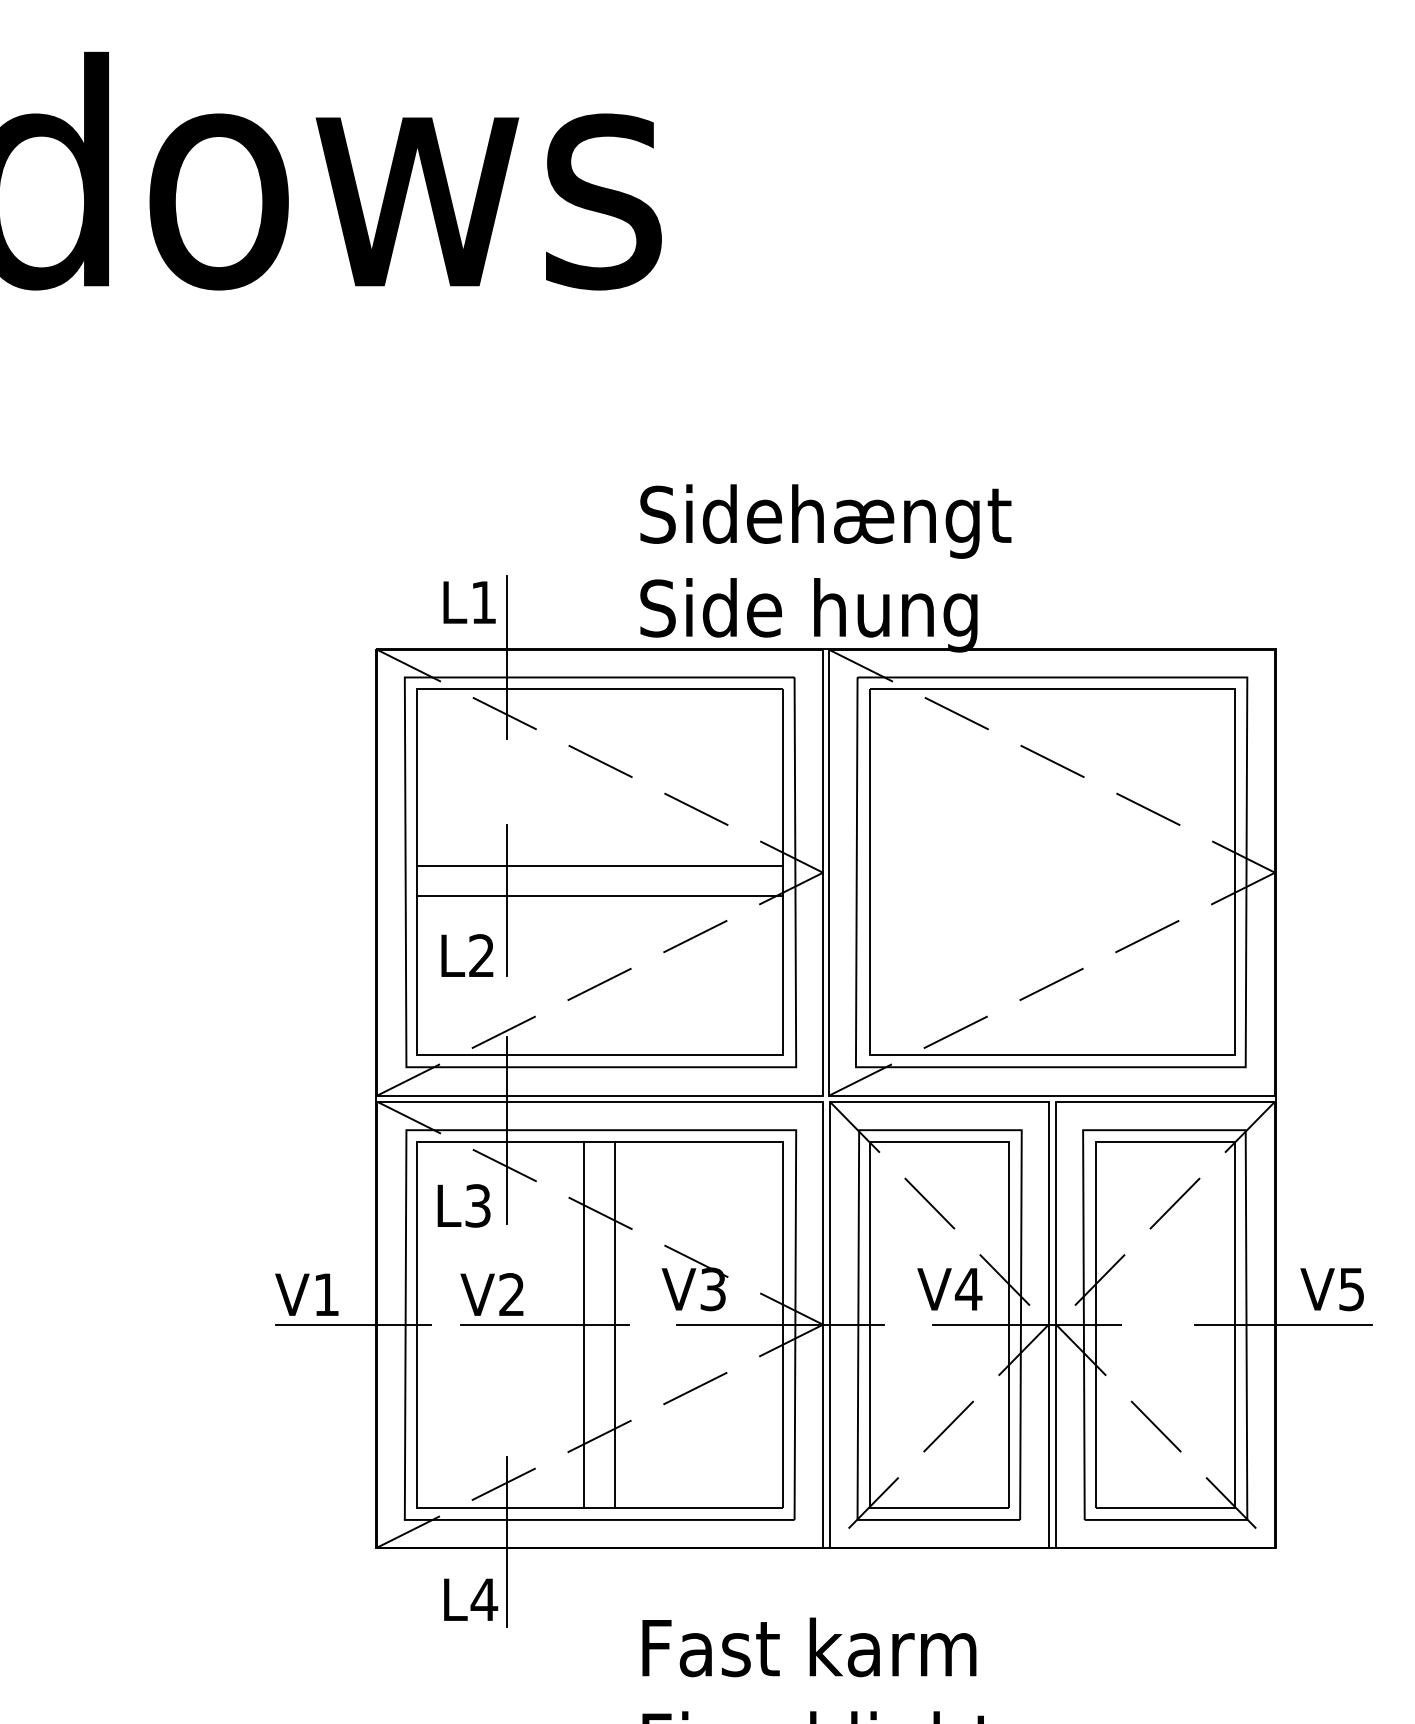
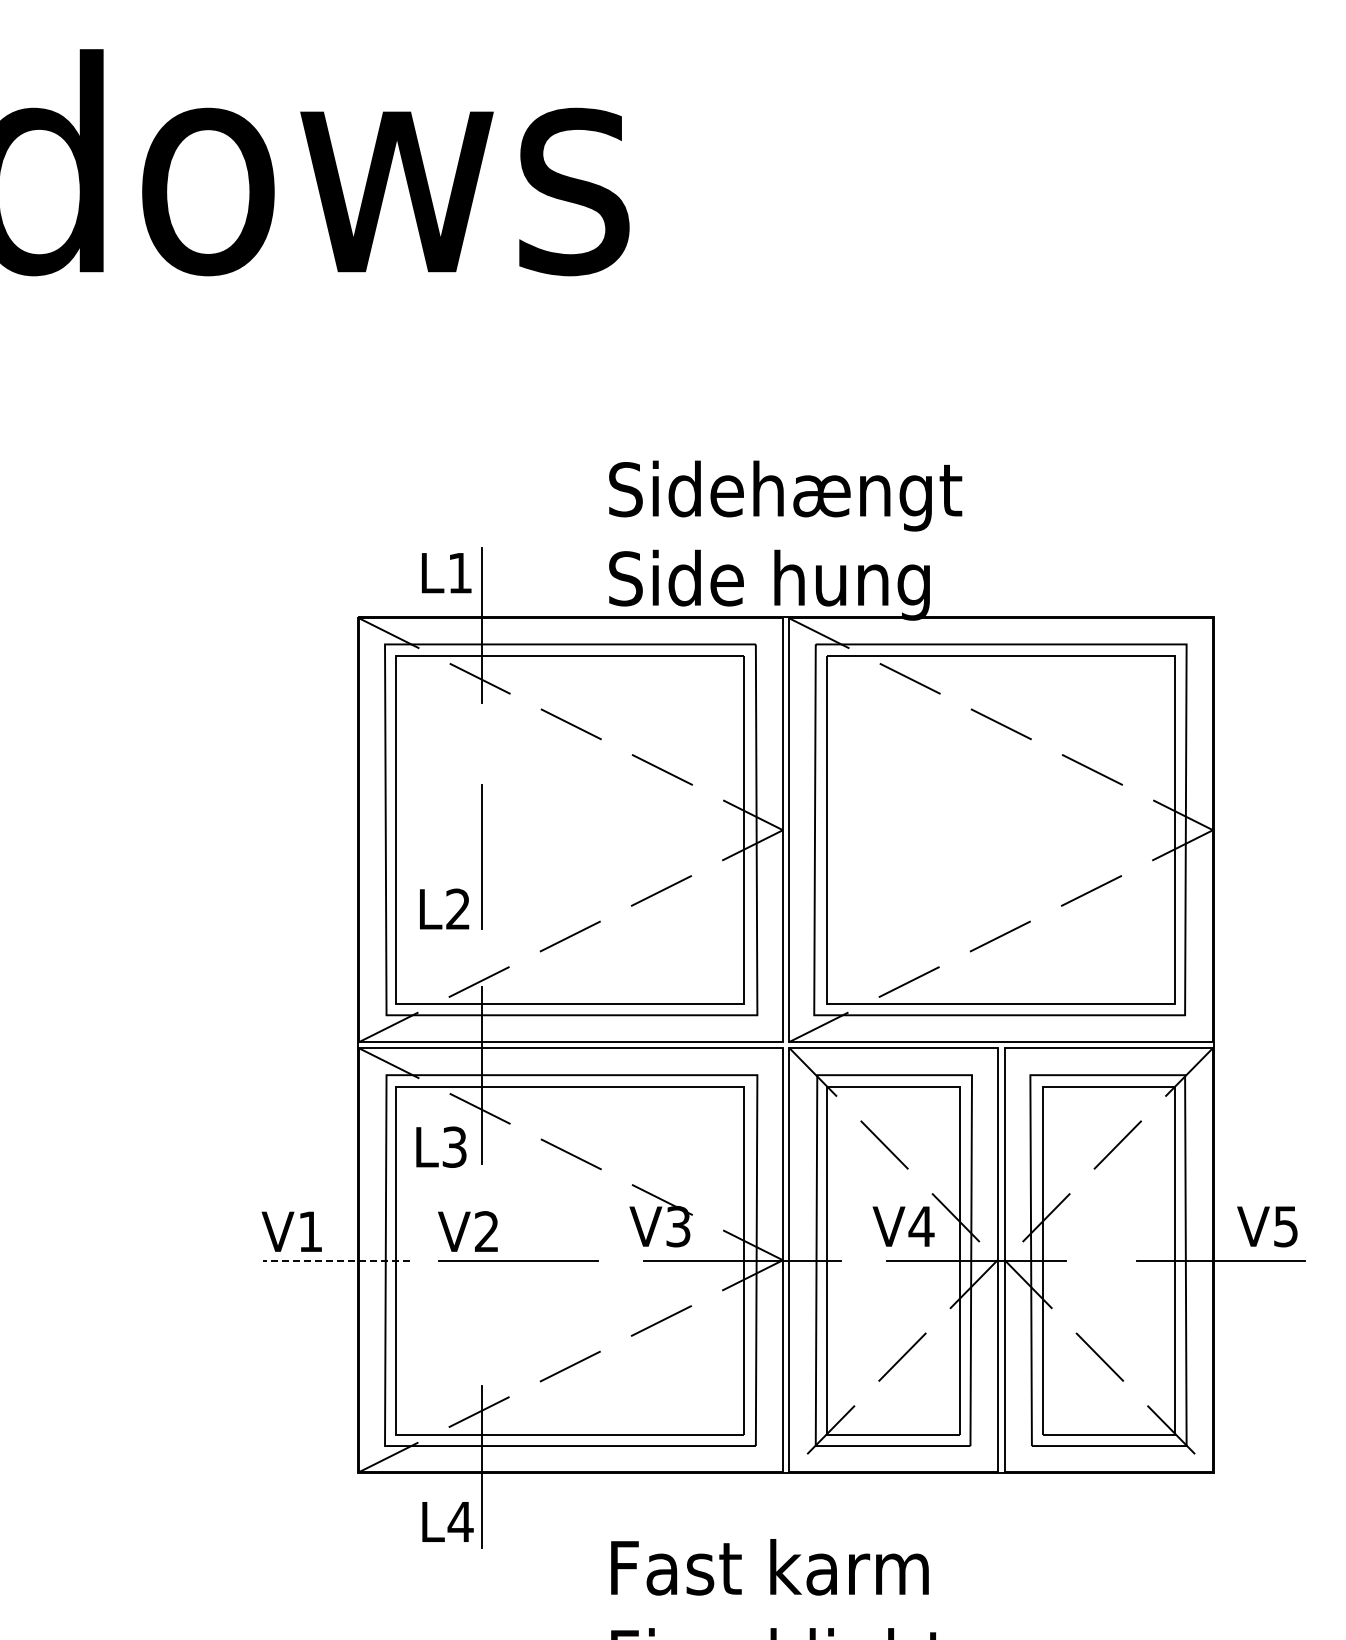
line: (599, 865) -> (570, 823), removed
line: (599, 896) -> (570, 852), removed
line: (353, 1324) -> (336, 1260), solid -> dashed
line: (584, 1324) -> (555, 1260), removed
line: (614, 1324) -> (584, 1260), removed

